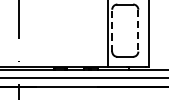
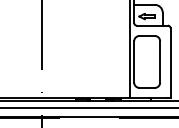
line: (112, 30) -> (134, 61), dashed -> solid
line: (138, 30) -> (160, 61), dashed -> solid

